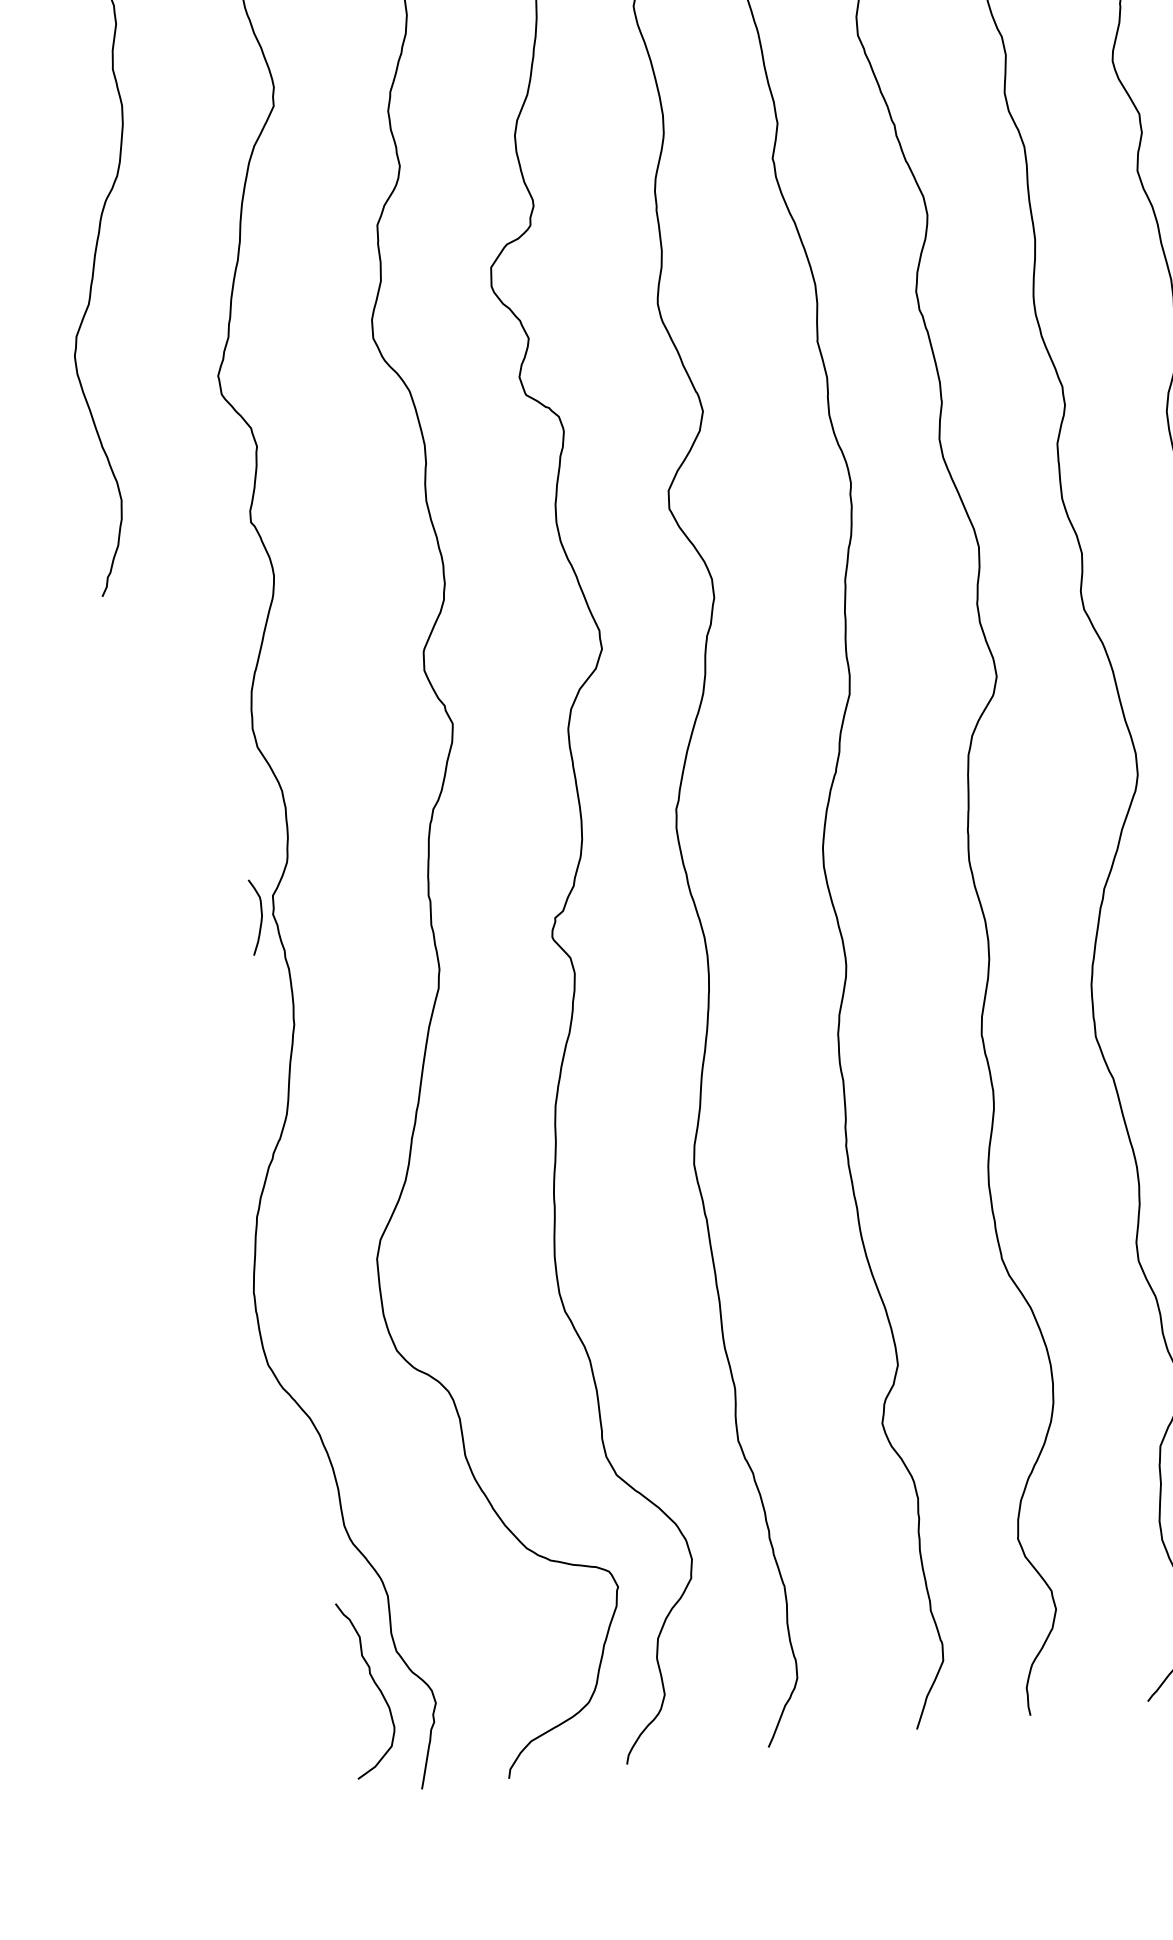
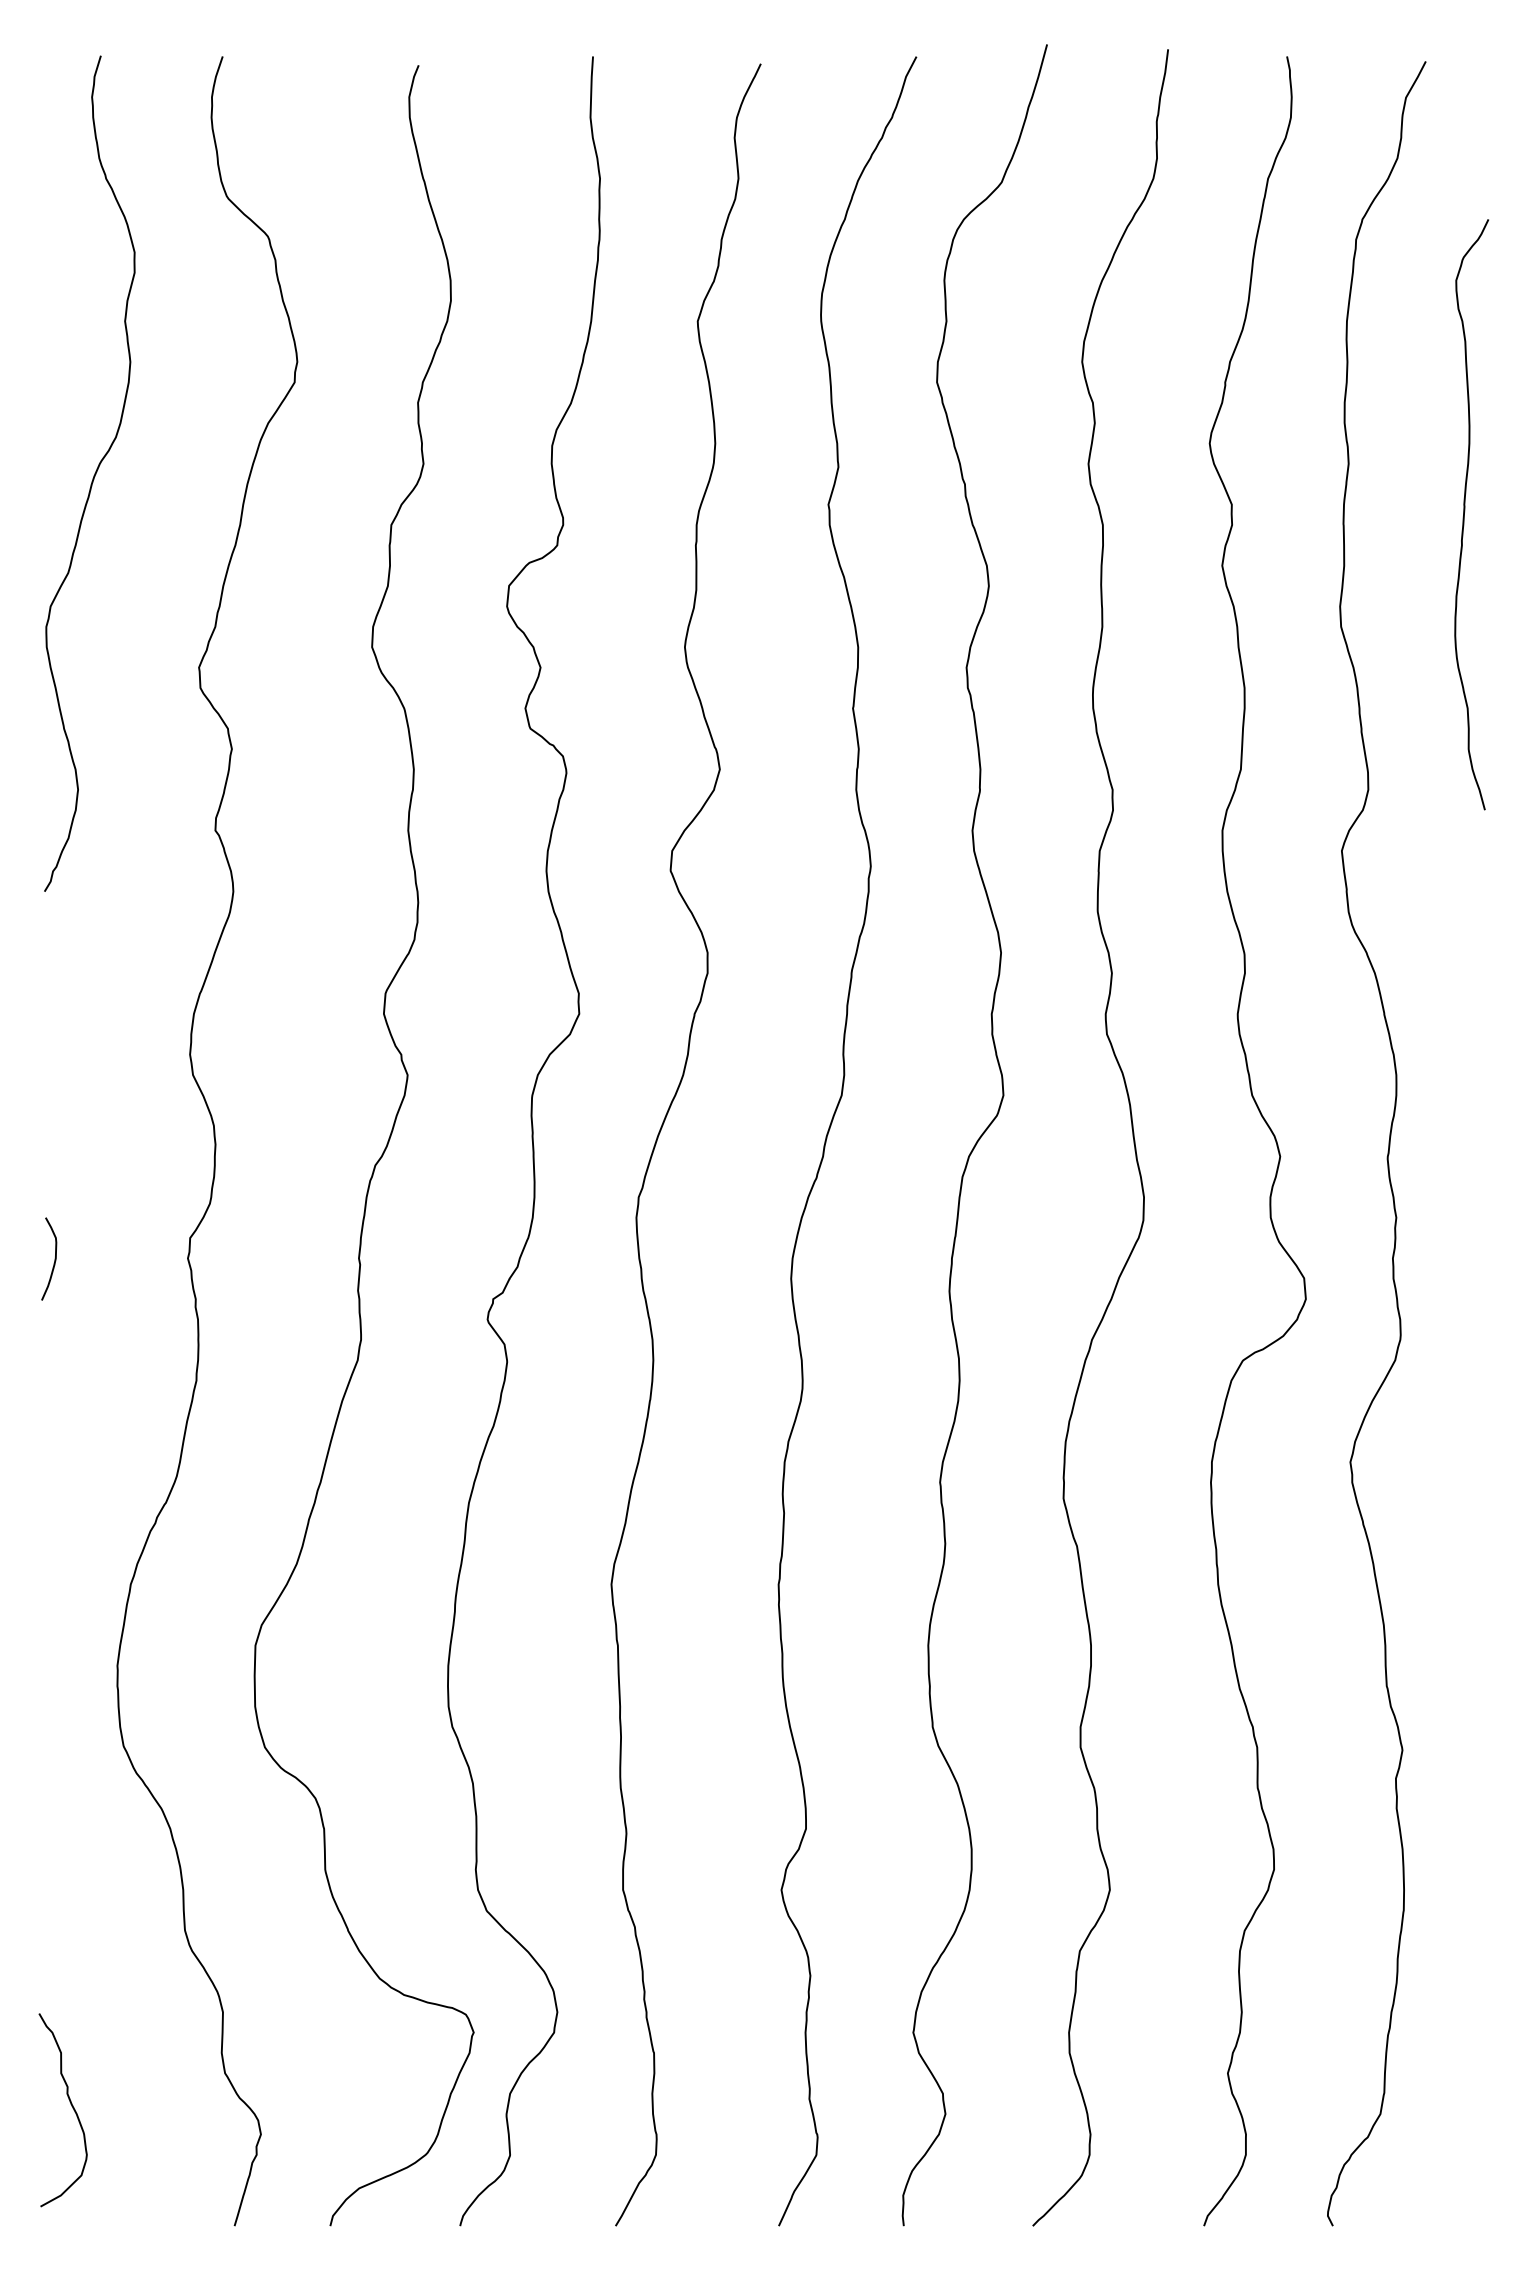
curve: (260, 916) -> (54, 1258), moved
curve: (375, 1684) -> (71, 2106), moved

